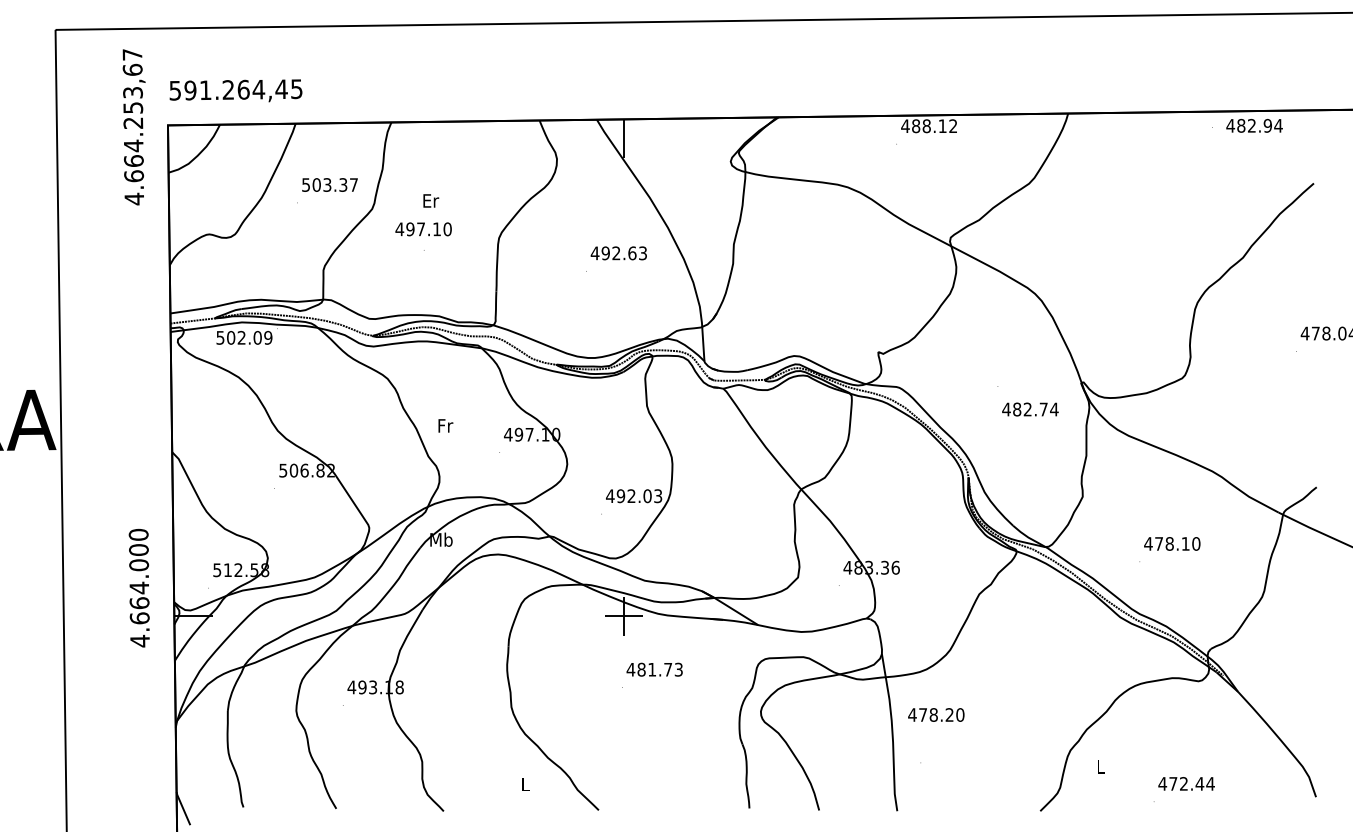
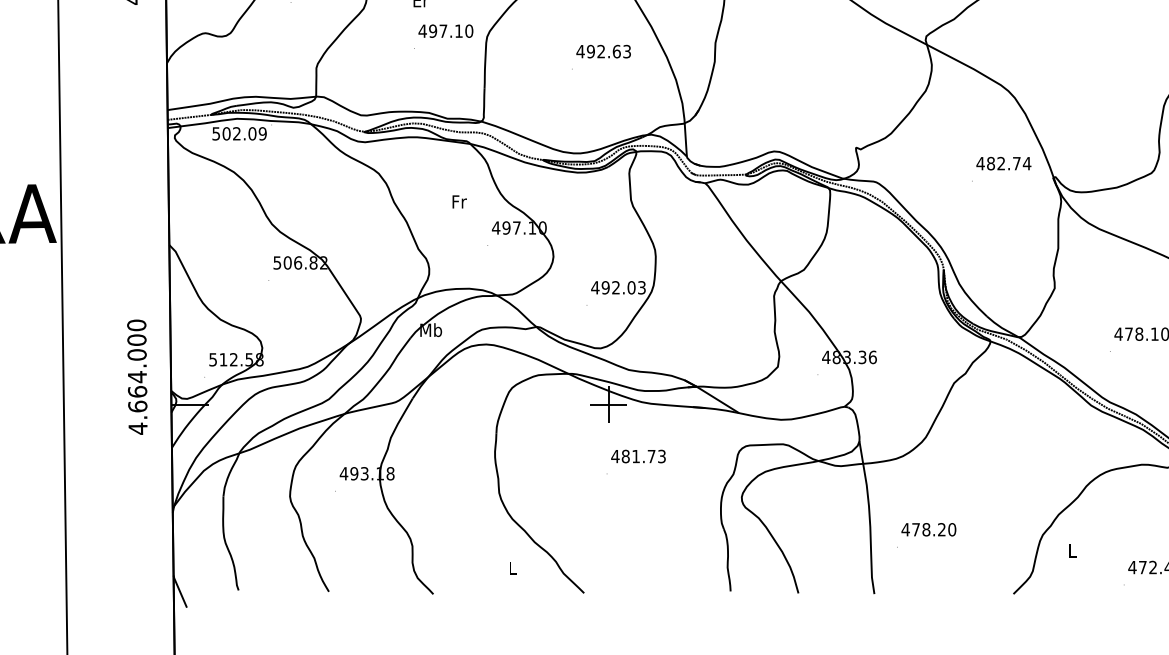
text: (423, 229) -> (445, 31), moved
text: (1030, 409) -> (1003, 163), moved
text: (445, 425) -> (459, 201), moved
text: (936, 714) -> (929, 529), moved

